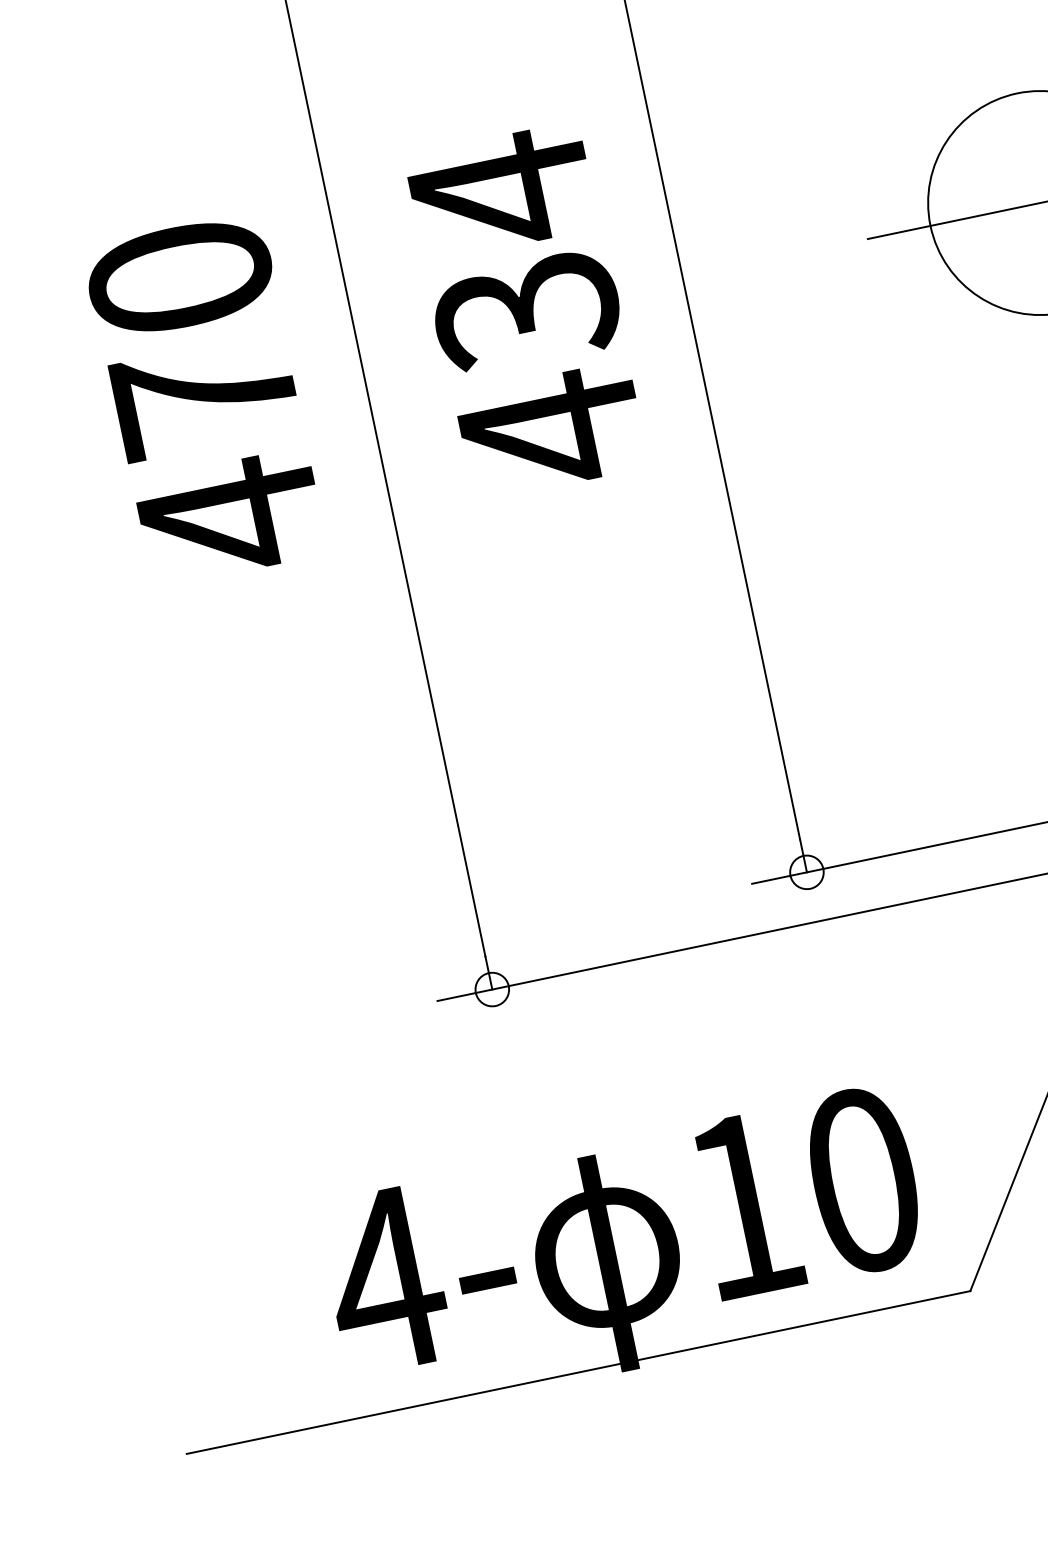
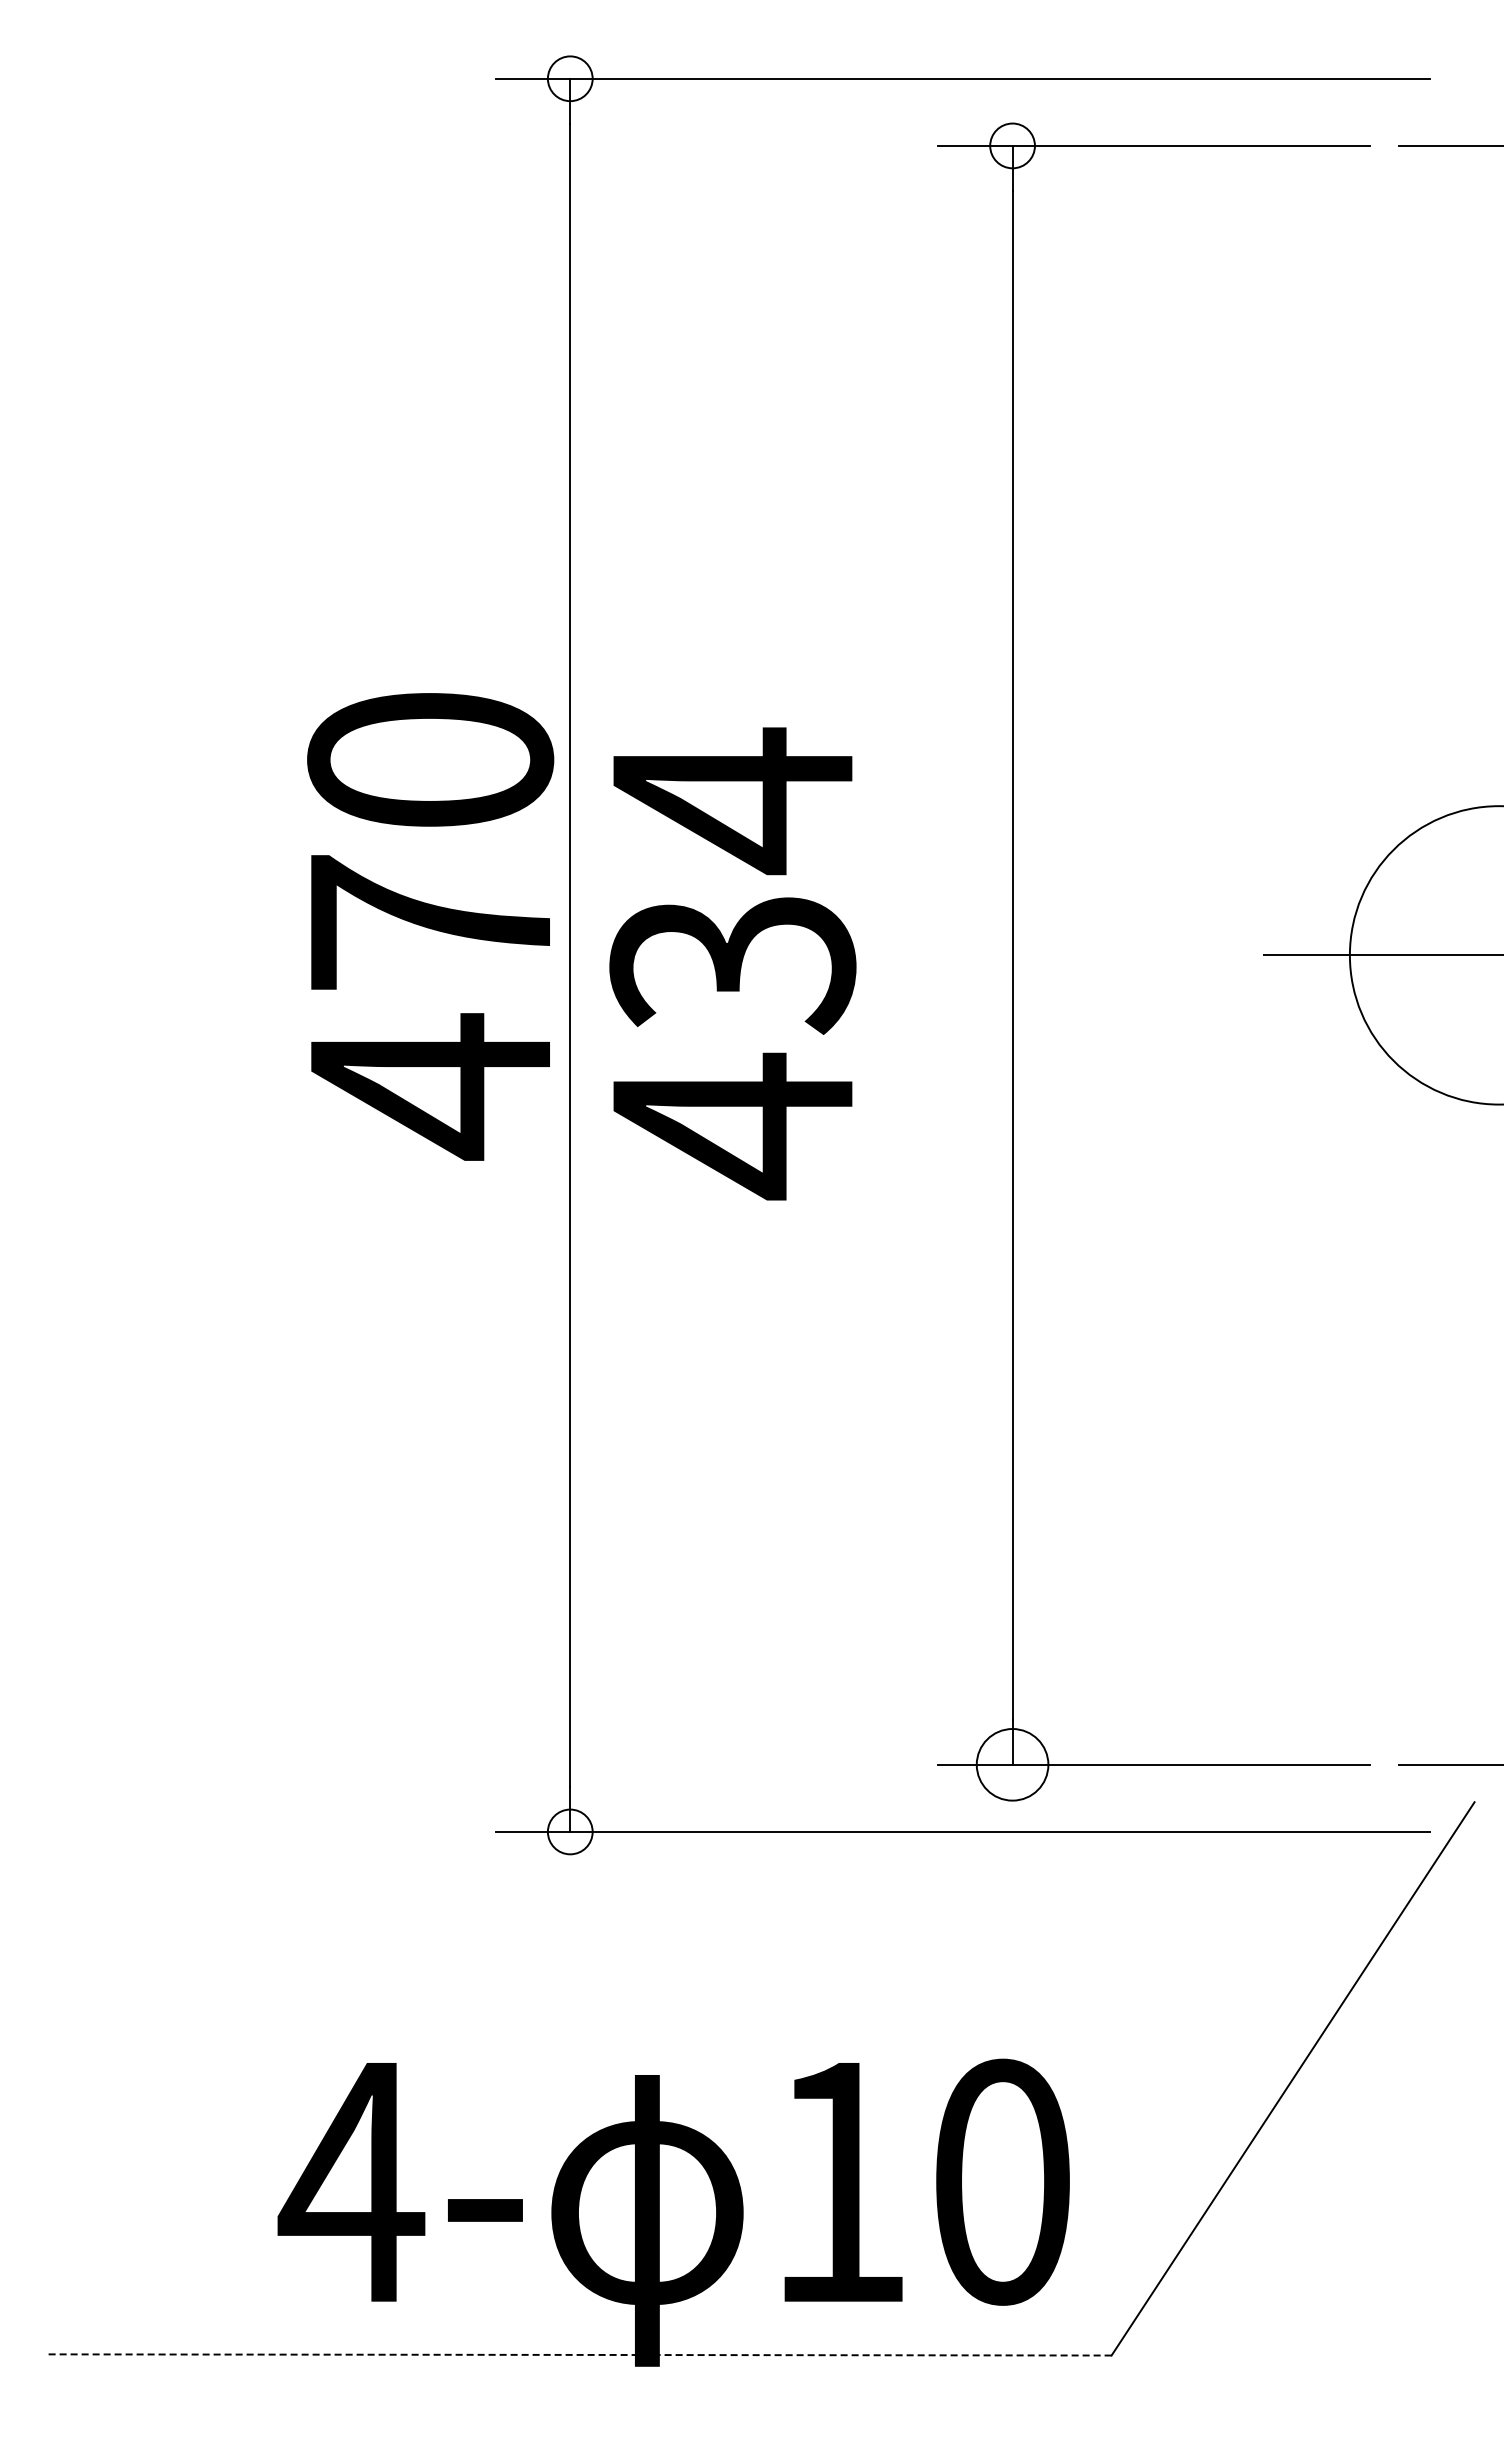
text: (526, 311) -> (732, 963), moved
text: (205, 399) -> (430, 926), moved
circle: (806, 872) -> (1012, 1764), size x1.6
line: (577, 1372) -> (577, 2354), solid -> dashed

